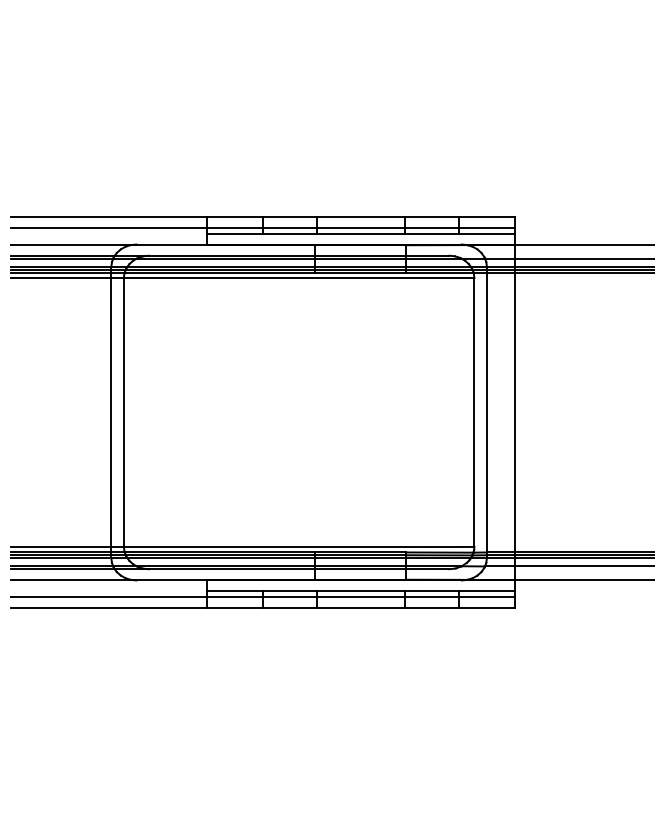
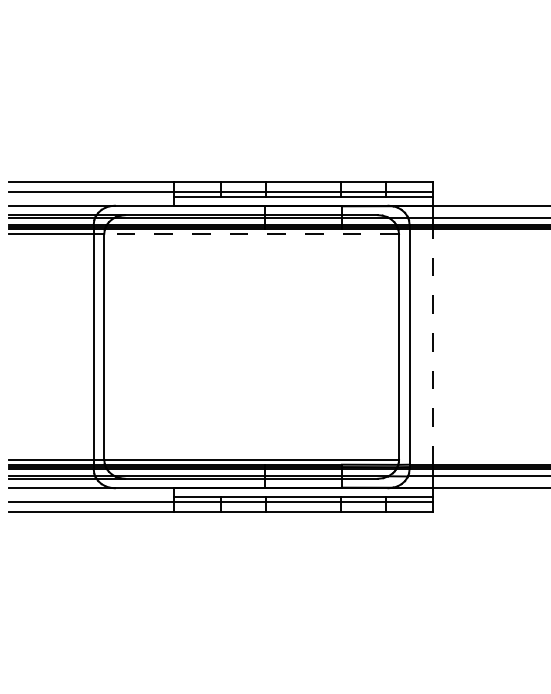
line: (298, 278) -> (251, 234), solid -> dashed
line: (515, 411) -> (433, 346), solid -> dashed

